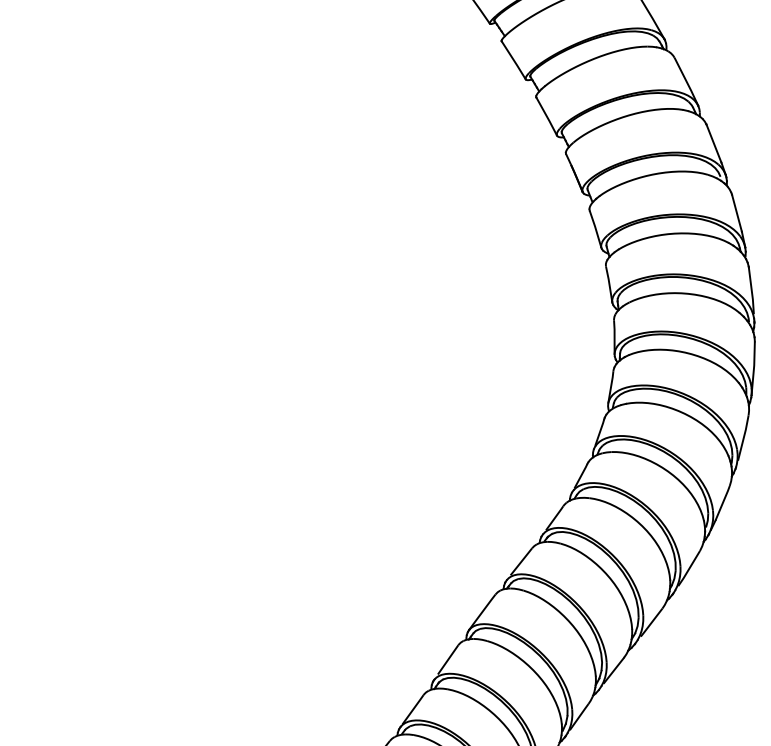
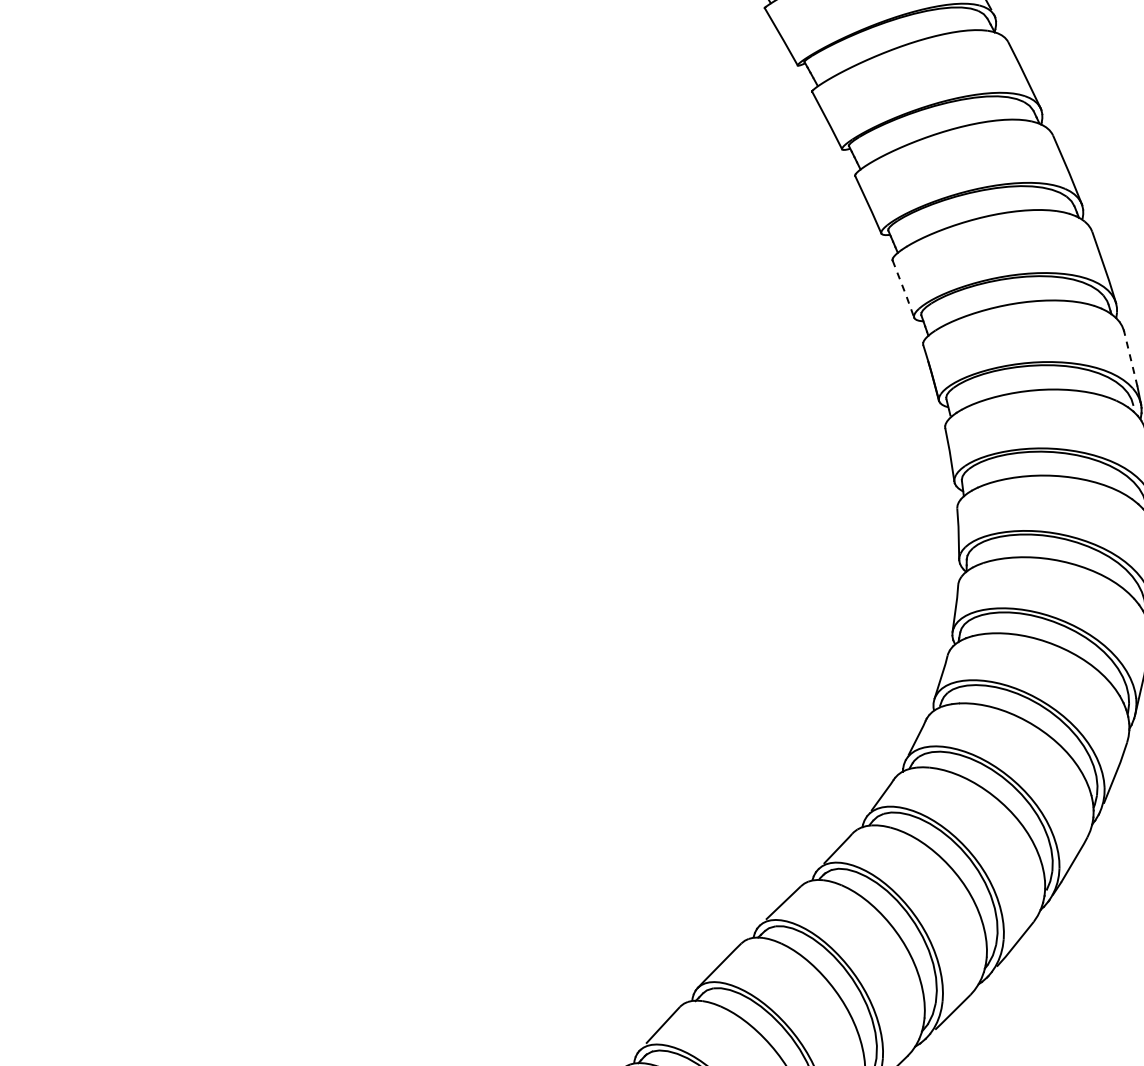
line: (546, 116) -> (903, 289), solid -> dashed
line: (713, 143) -> (1130, 358), solid -> dashed

